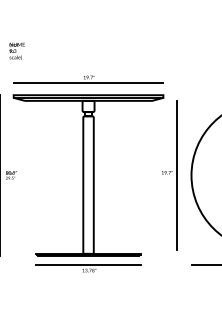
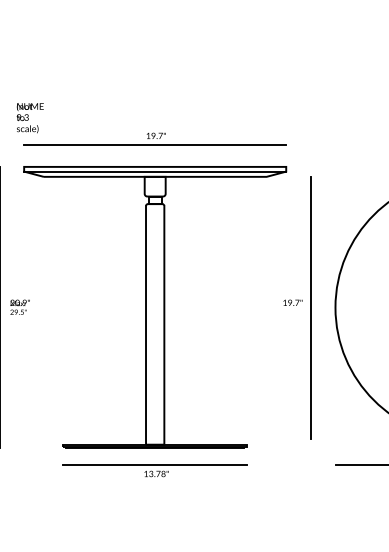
text: (16, 50) -> (29, 116), moved

